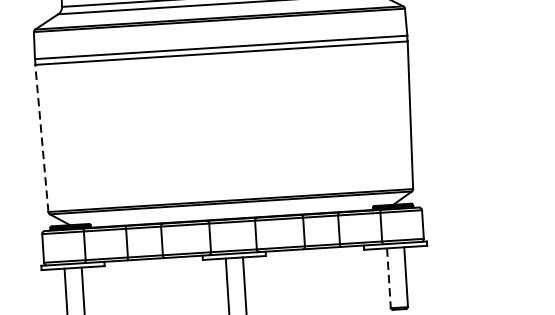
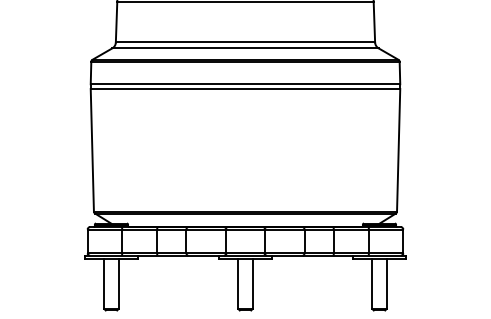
line: (42, 137) -> (92, 149), dashed -> solid
line: (389, 278) -> (372, 284), dashed -> solid

